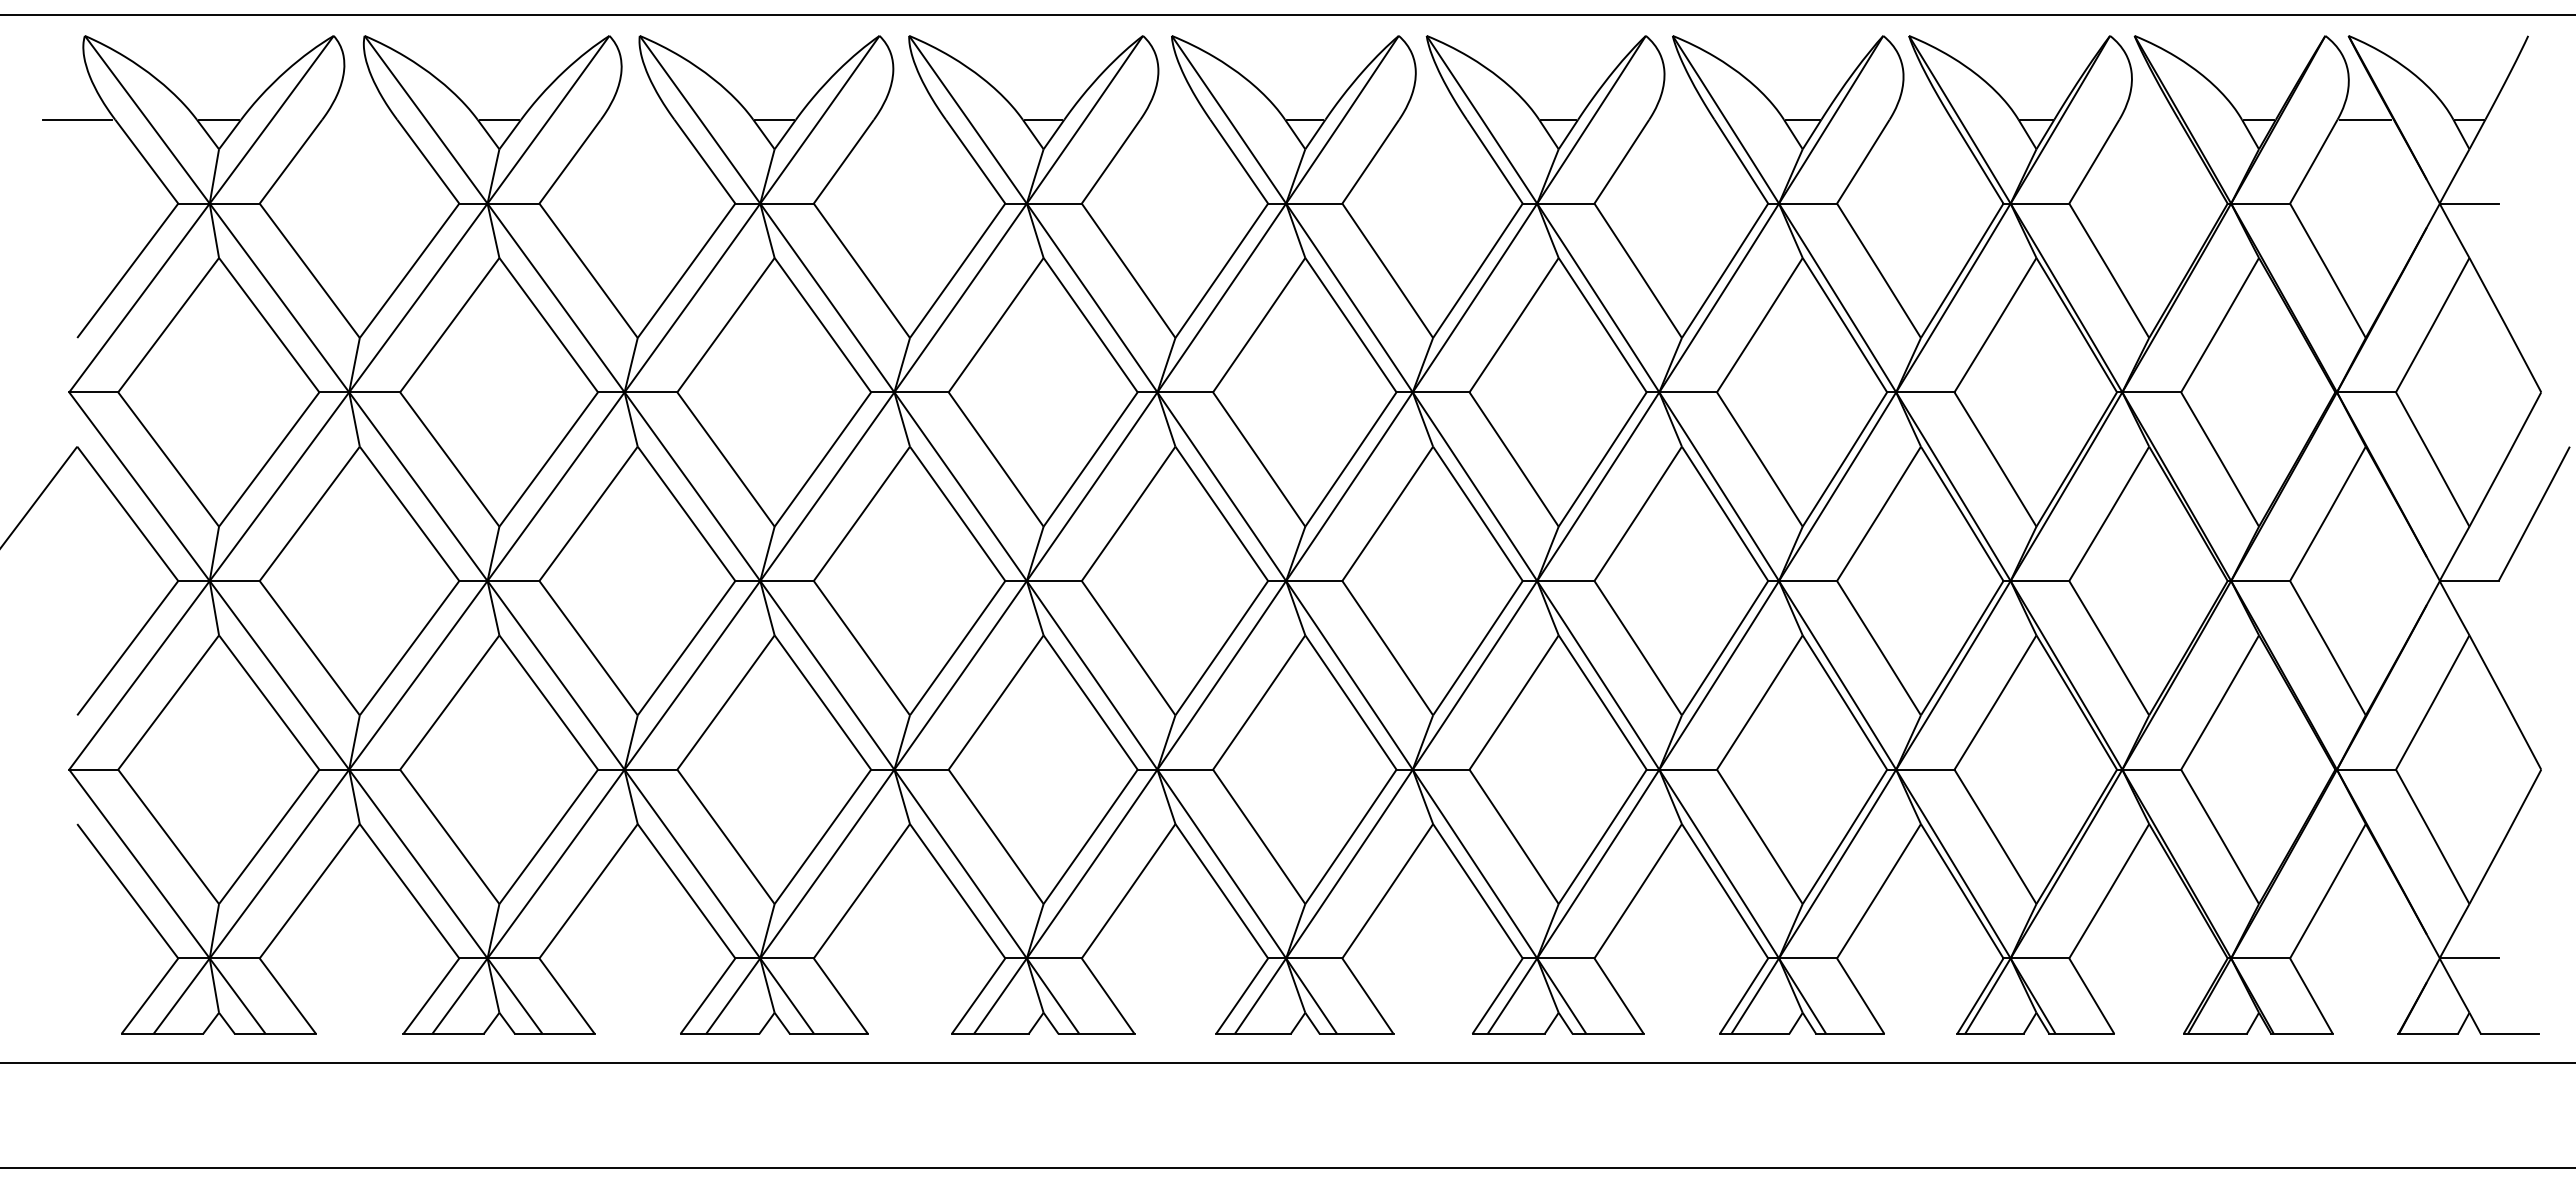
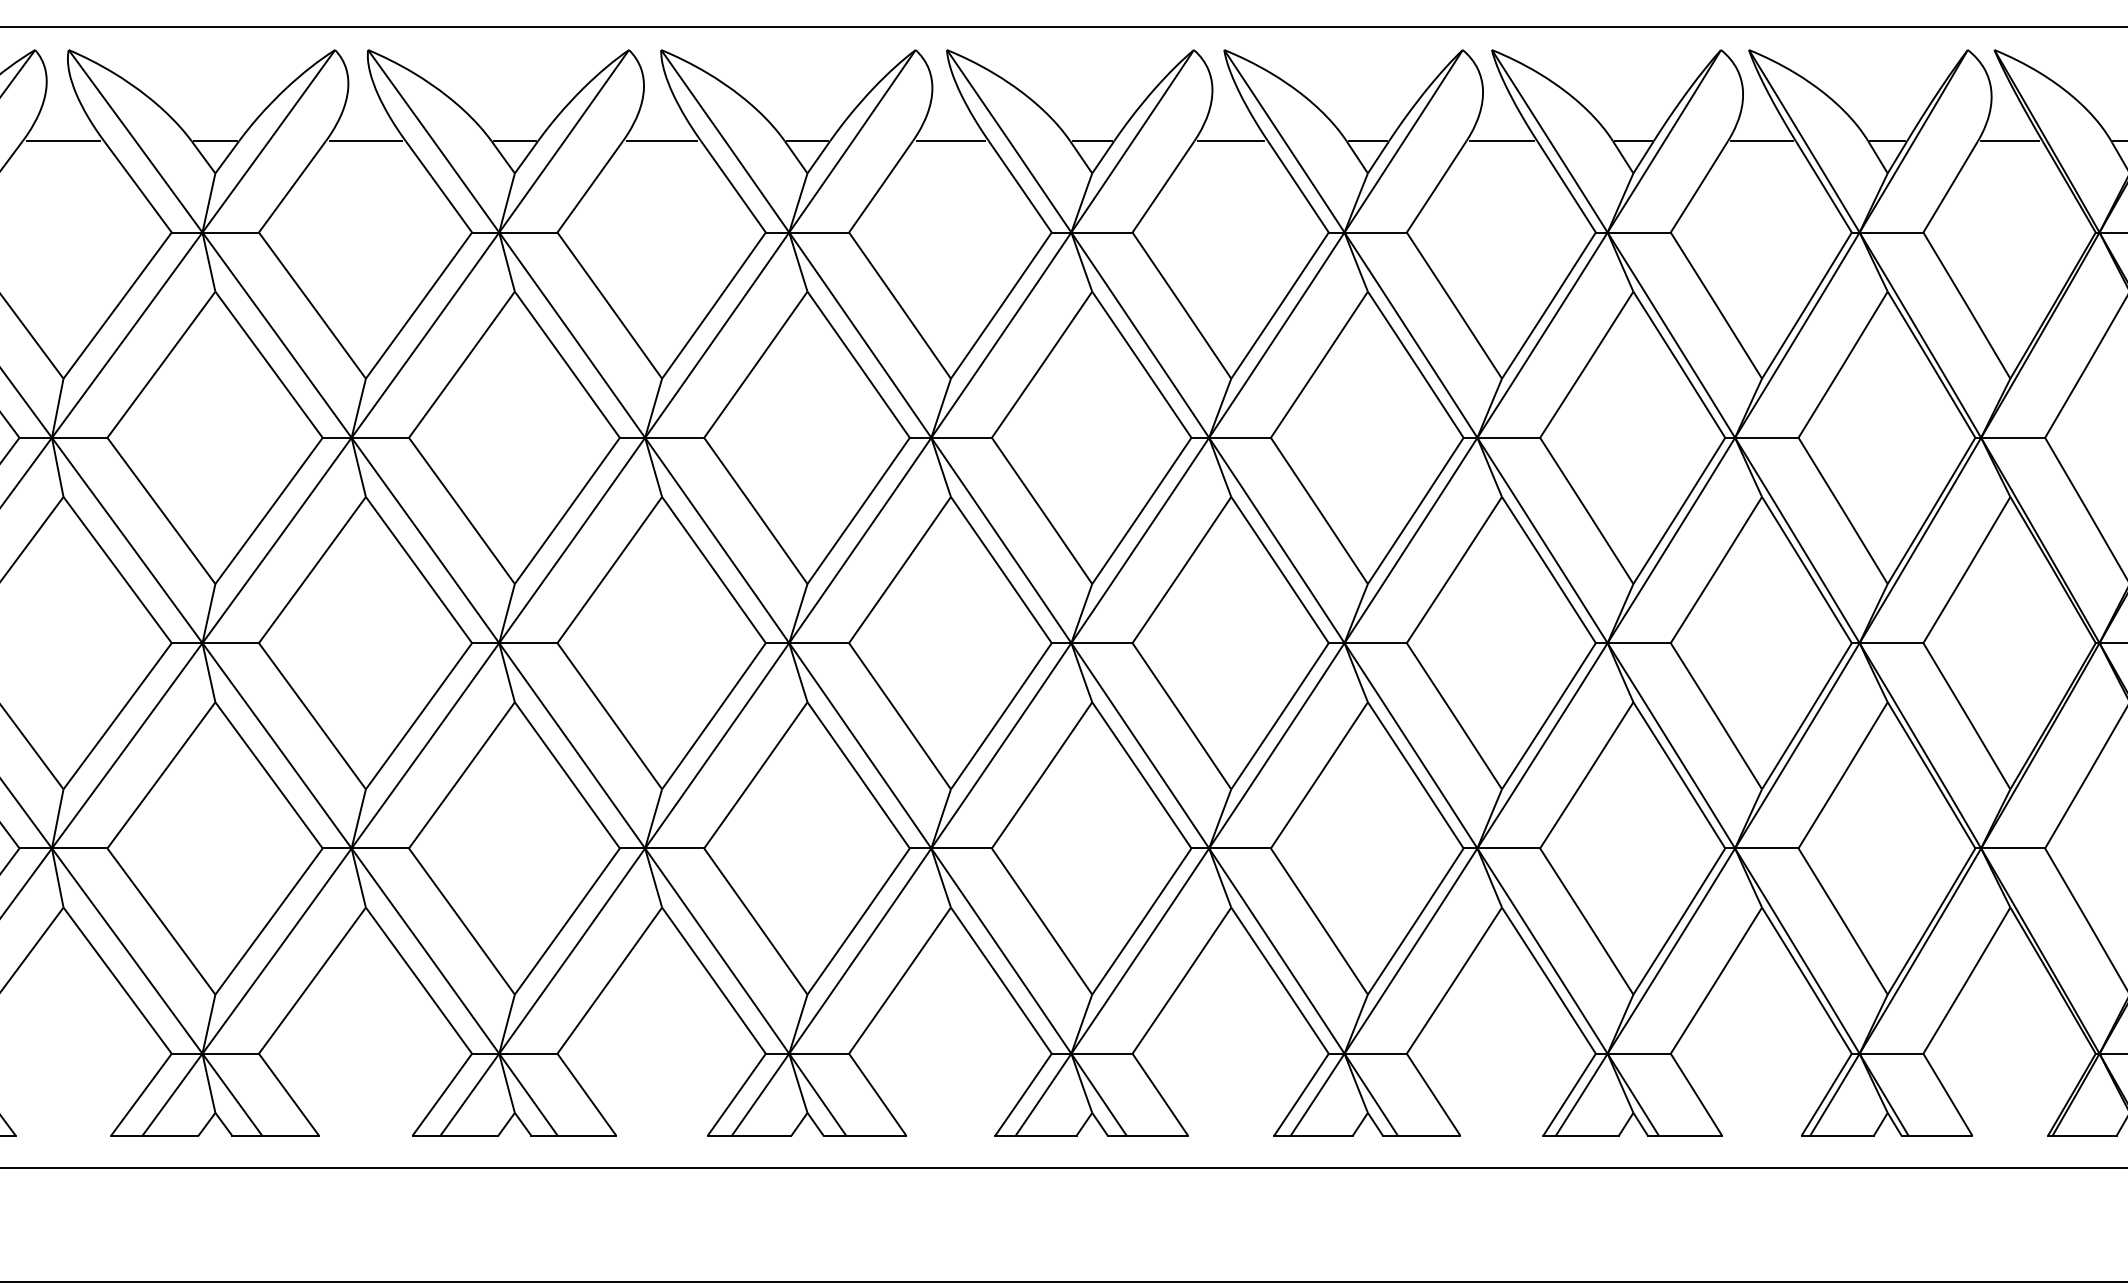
line: (359, 119) -> (63, 140), added
line: (637, 119) -> (365, 140), added
line: (909, 119) -> (661, 140), added
line: (1174, 119) -> (949, 140), added
line: (1432, 119) -> (1230, 140), added
line: (1681, 119) -> (1501, 140), added
line: (1920, 119) -> (1761, 140), added
line: (2148, 119) -> (2009, 140), added

